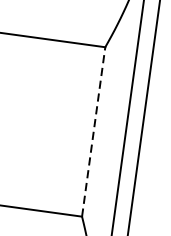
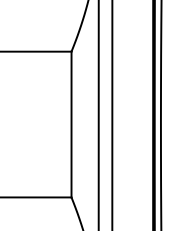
line: (93, 131) -> (71, 124), dashed -> solid

